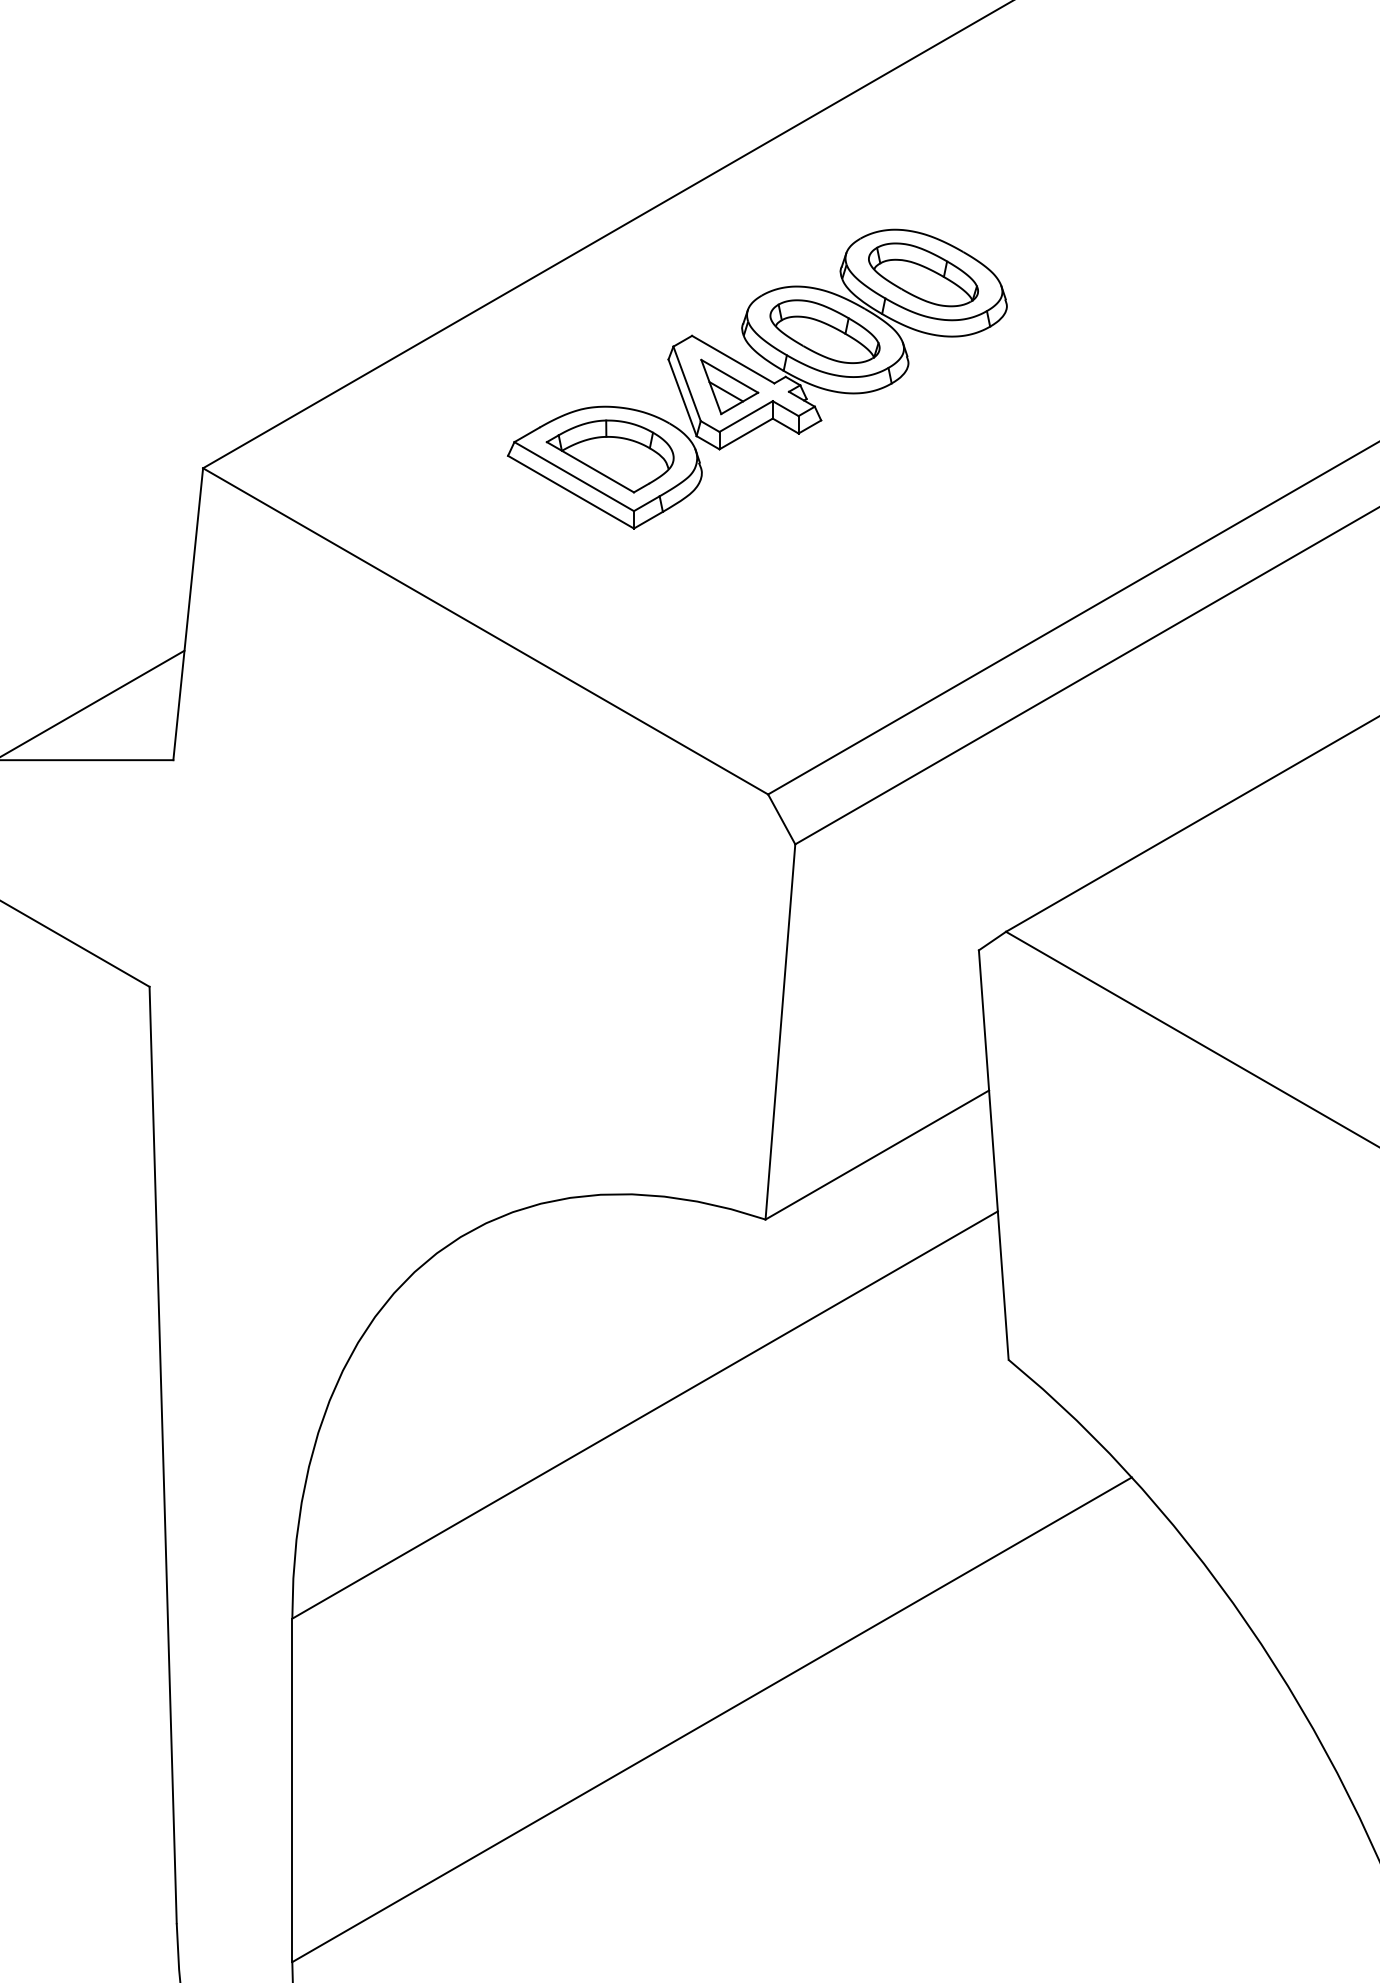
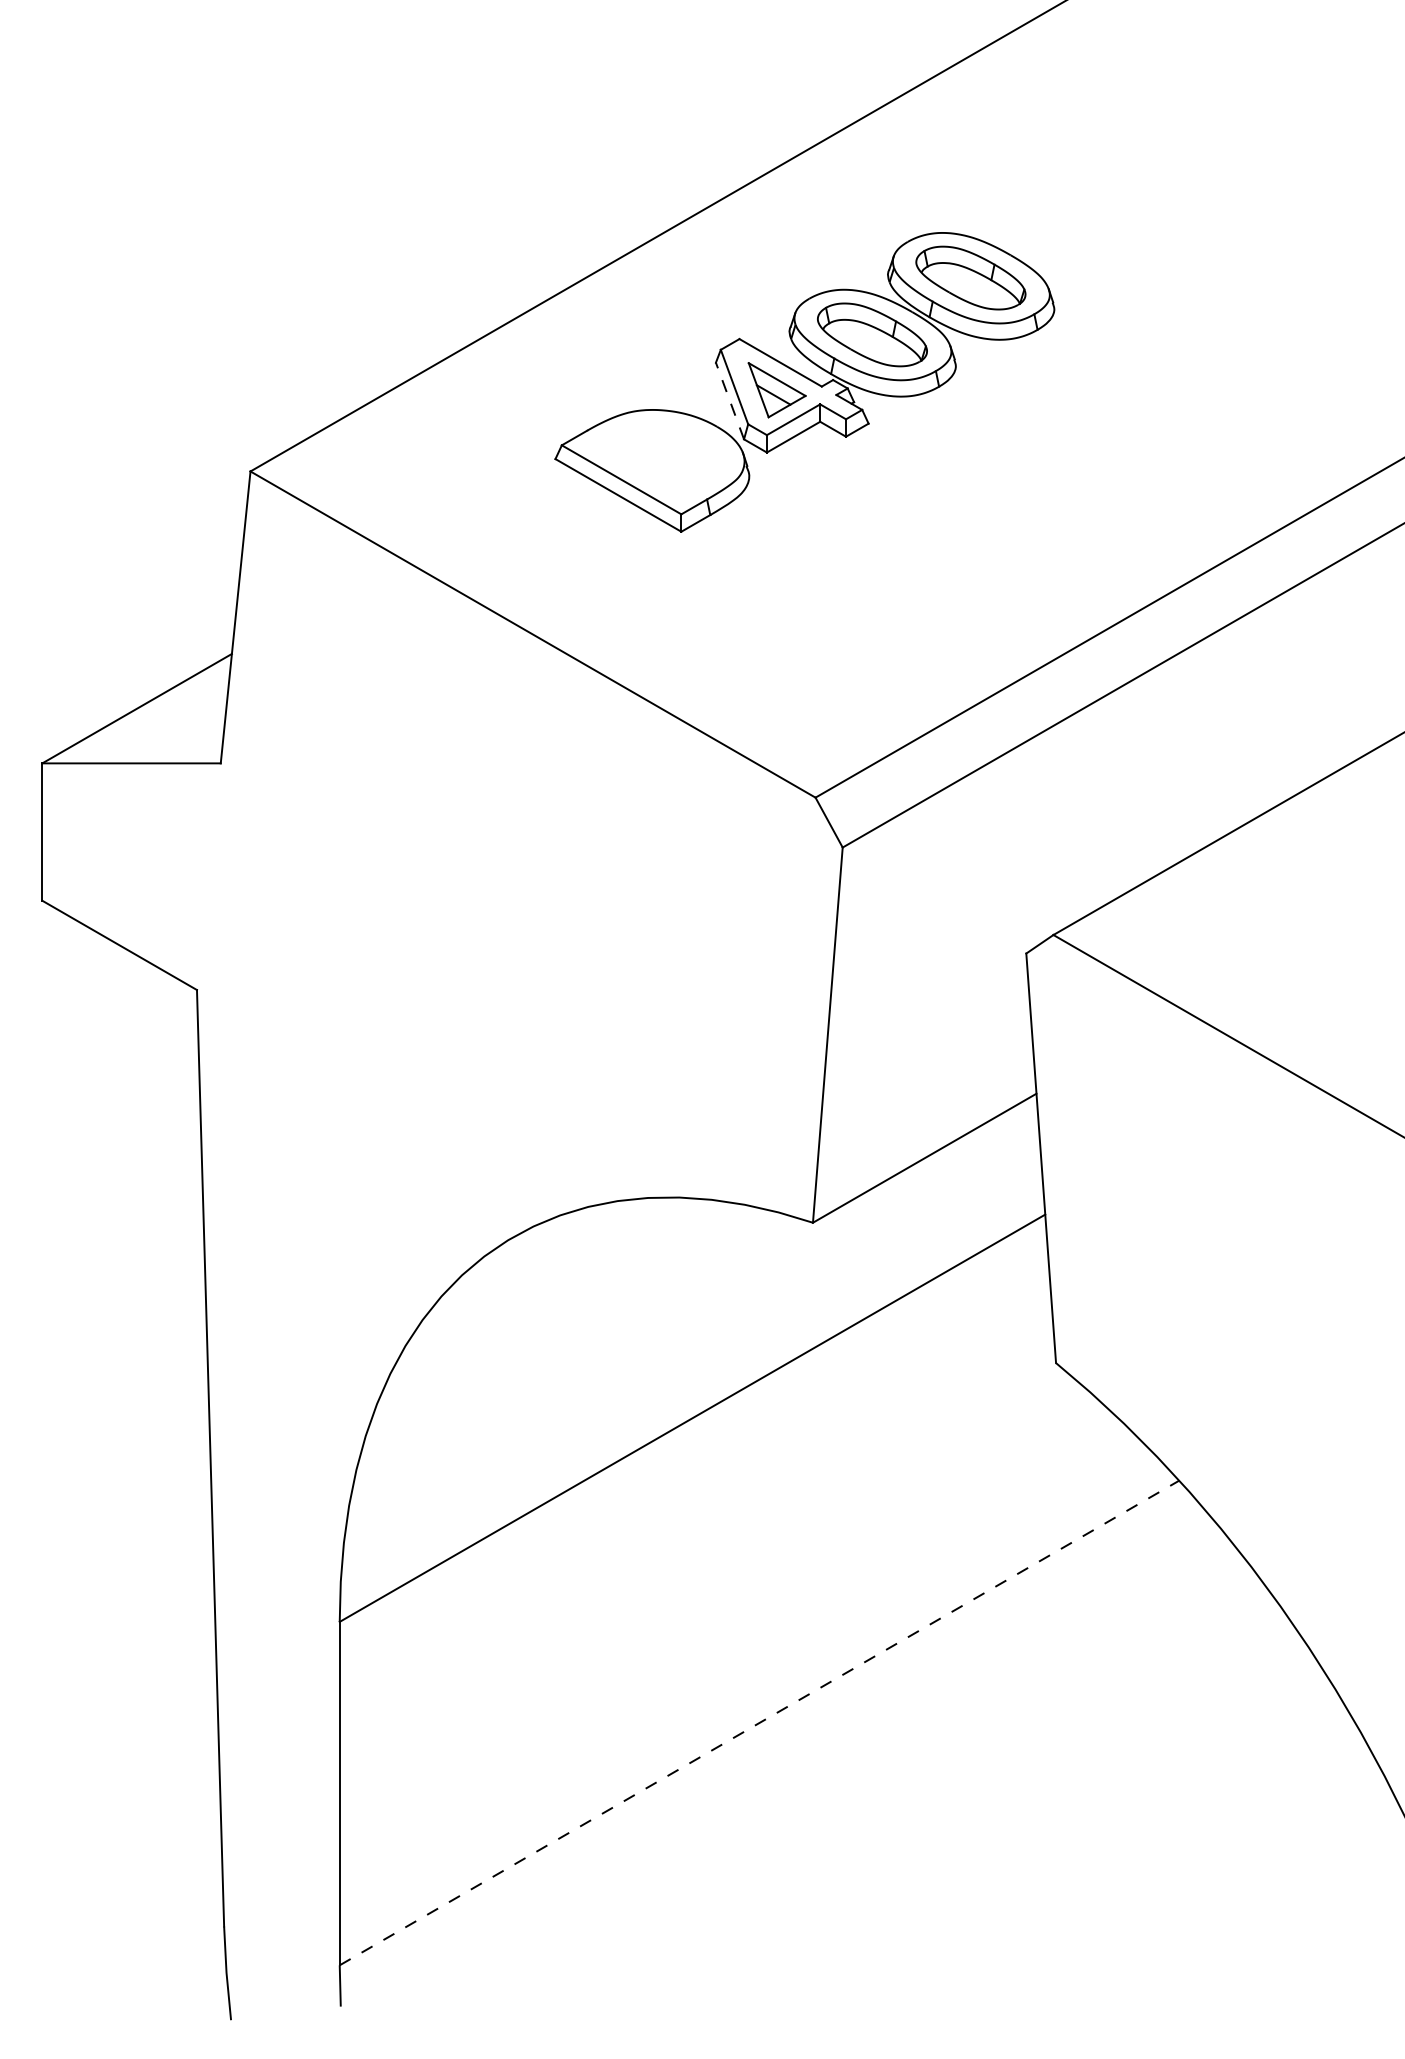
line: (682, 398) -> (729, 401), solid -> dashed
part: (610, 456) -> (657, 459), removed
line: (712, 1719) -> (759, 1722), solid -> dashed

